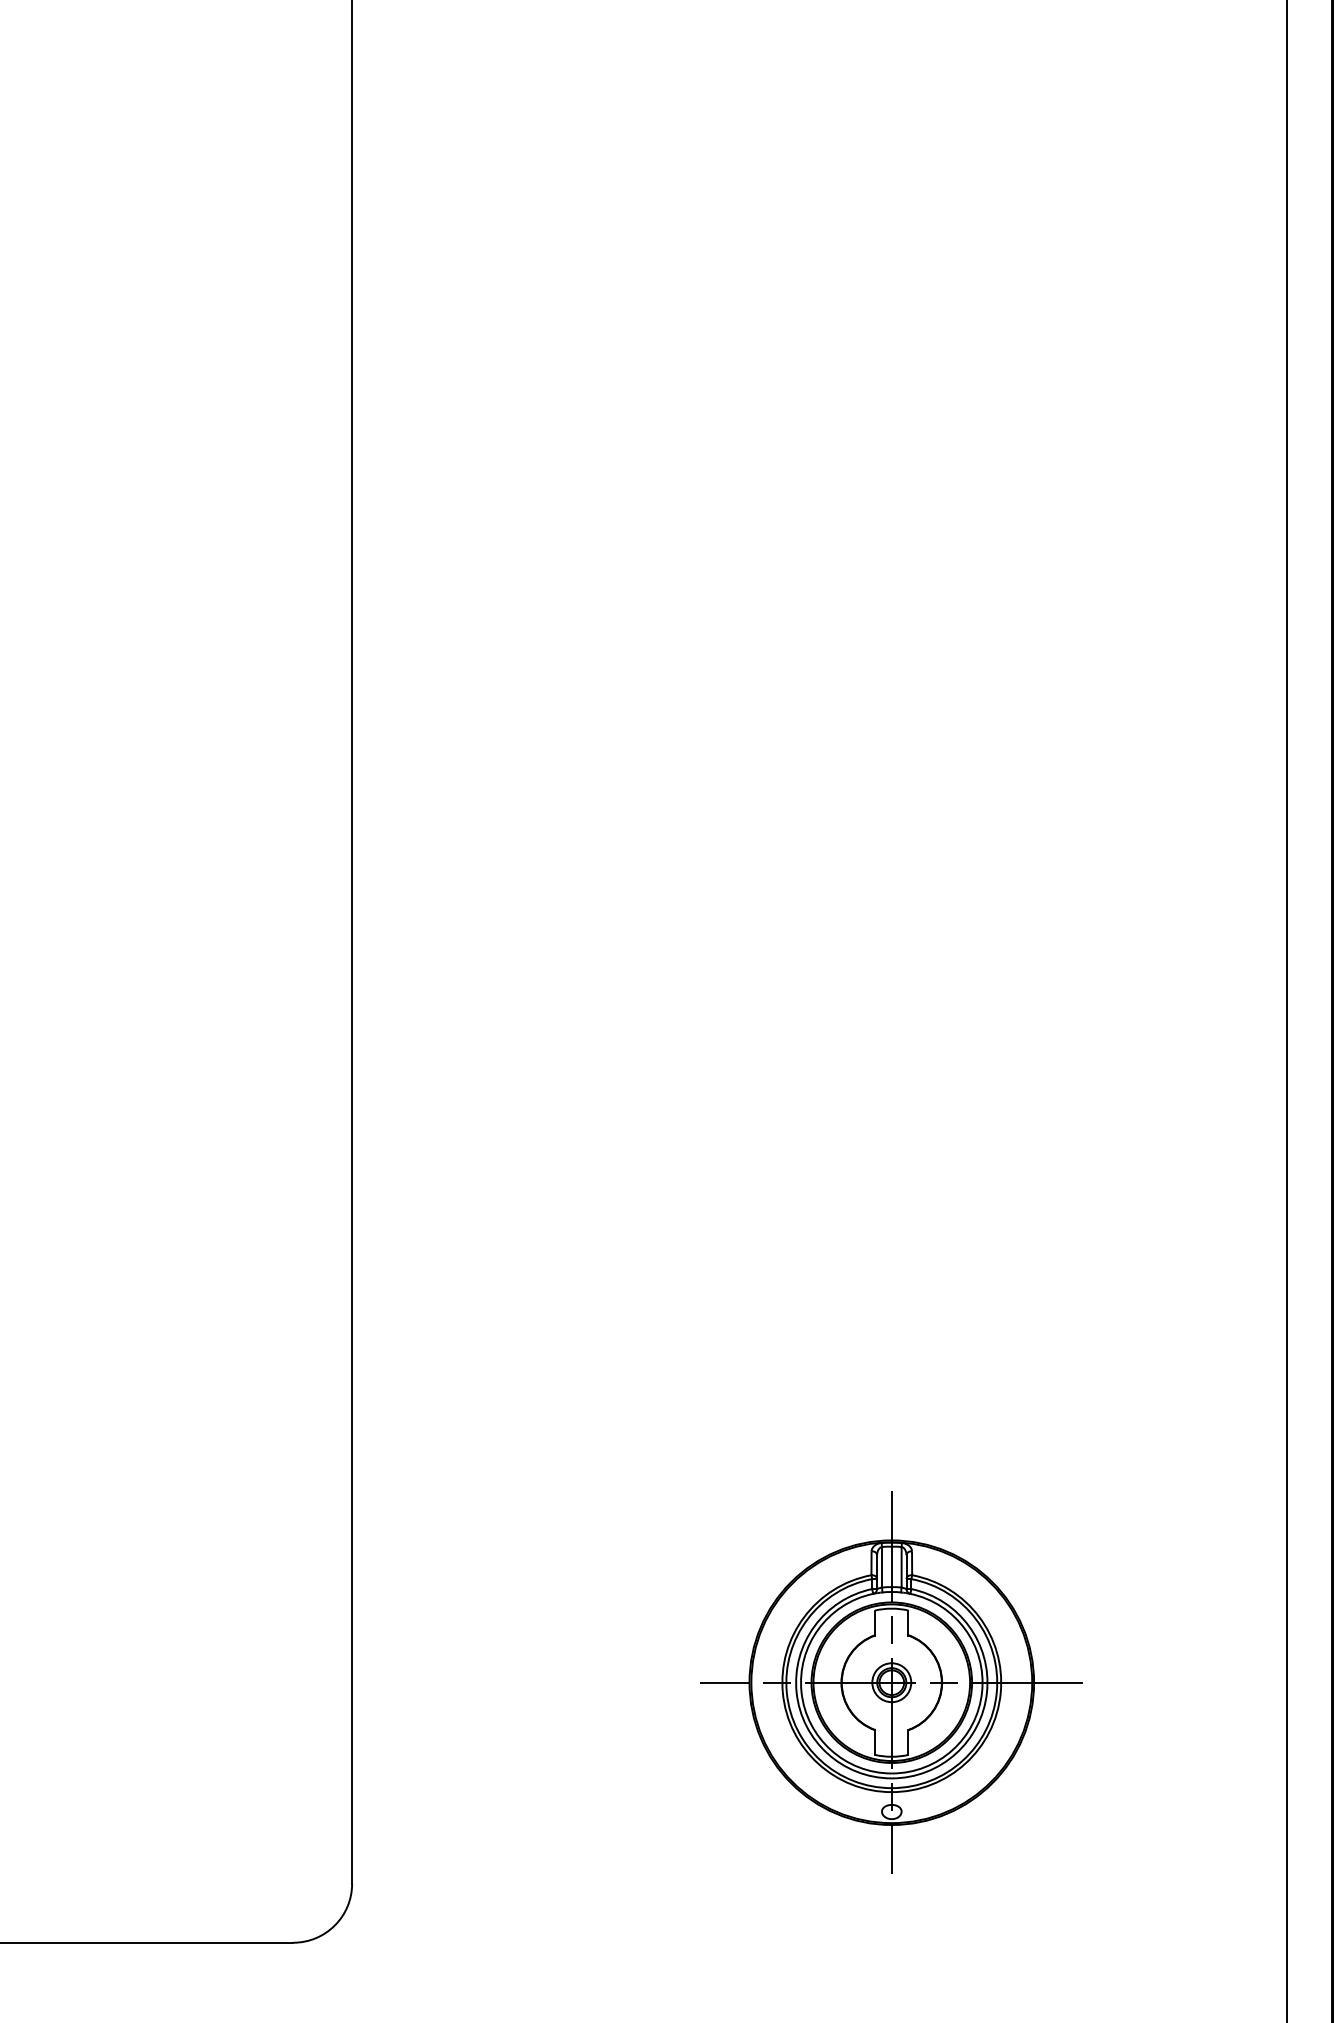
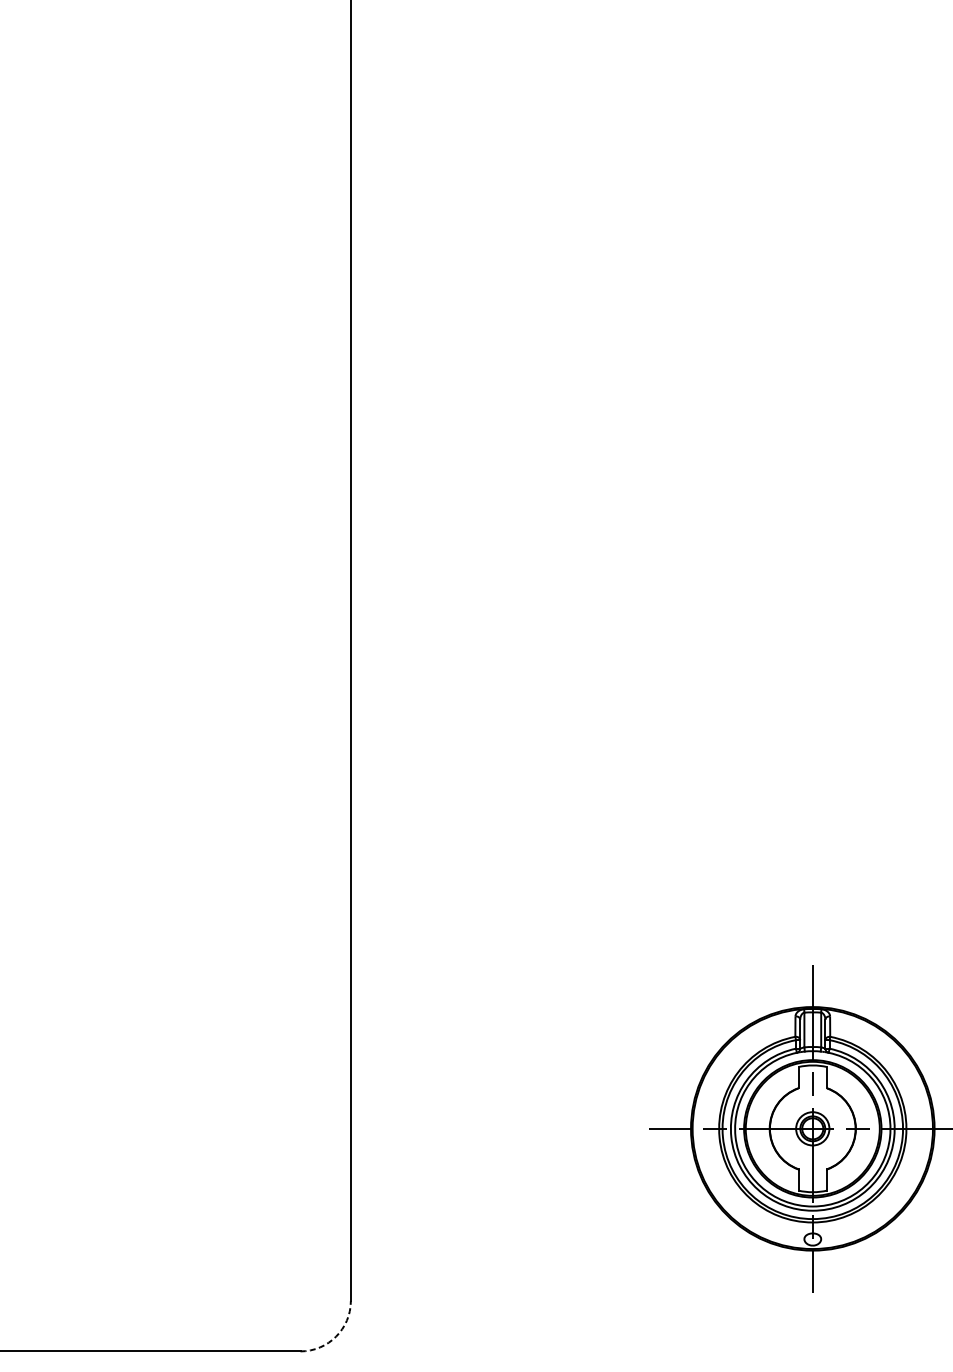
arc: (334, 1925) -> (335, 1336), solid -> dashed

